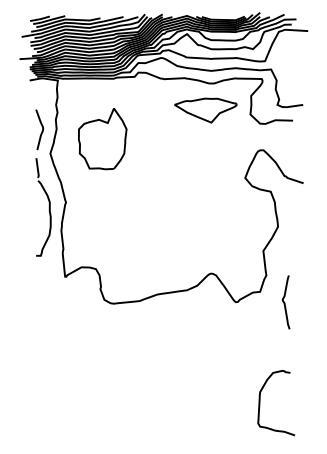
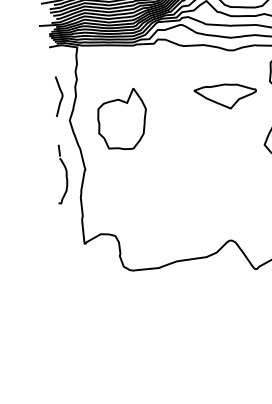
part: (205, 110) -> (224, 96), moved
part: (102, 139) -> (121, 119), moved
part: (43, 207) -> (62, 174), size x0.6

